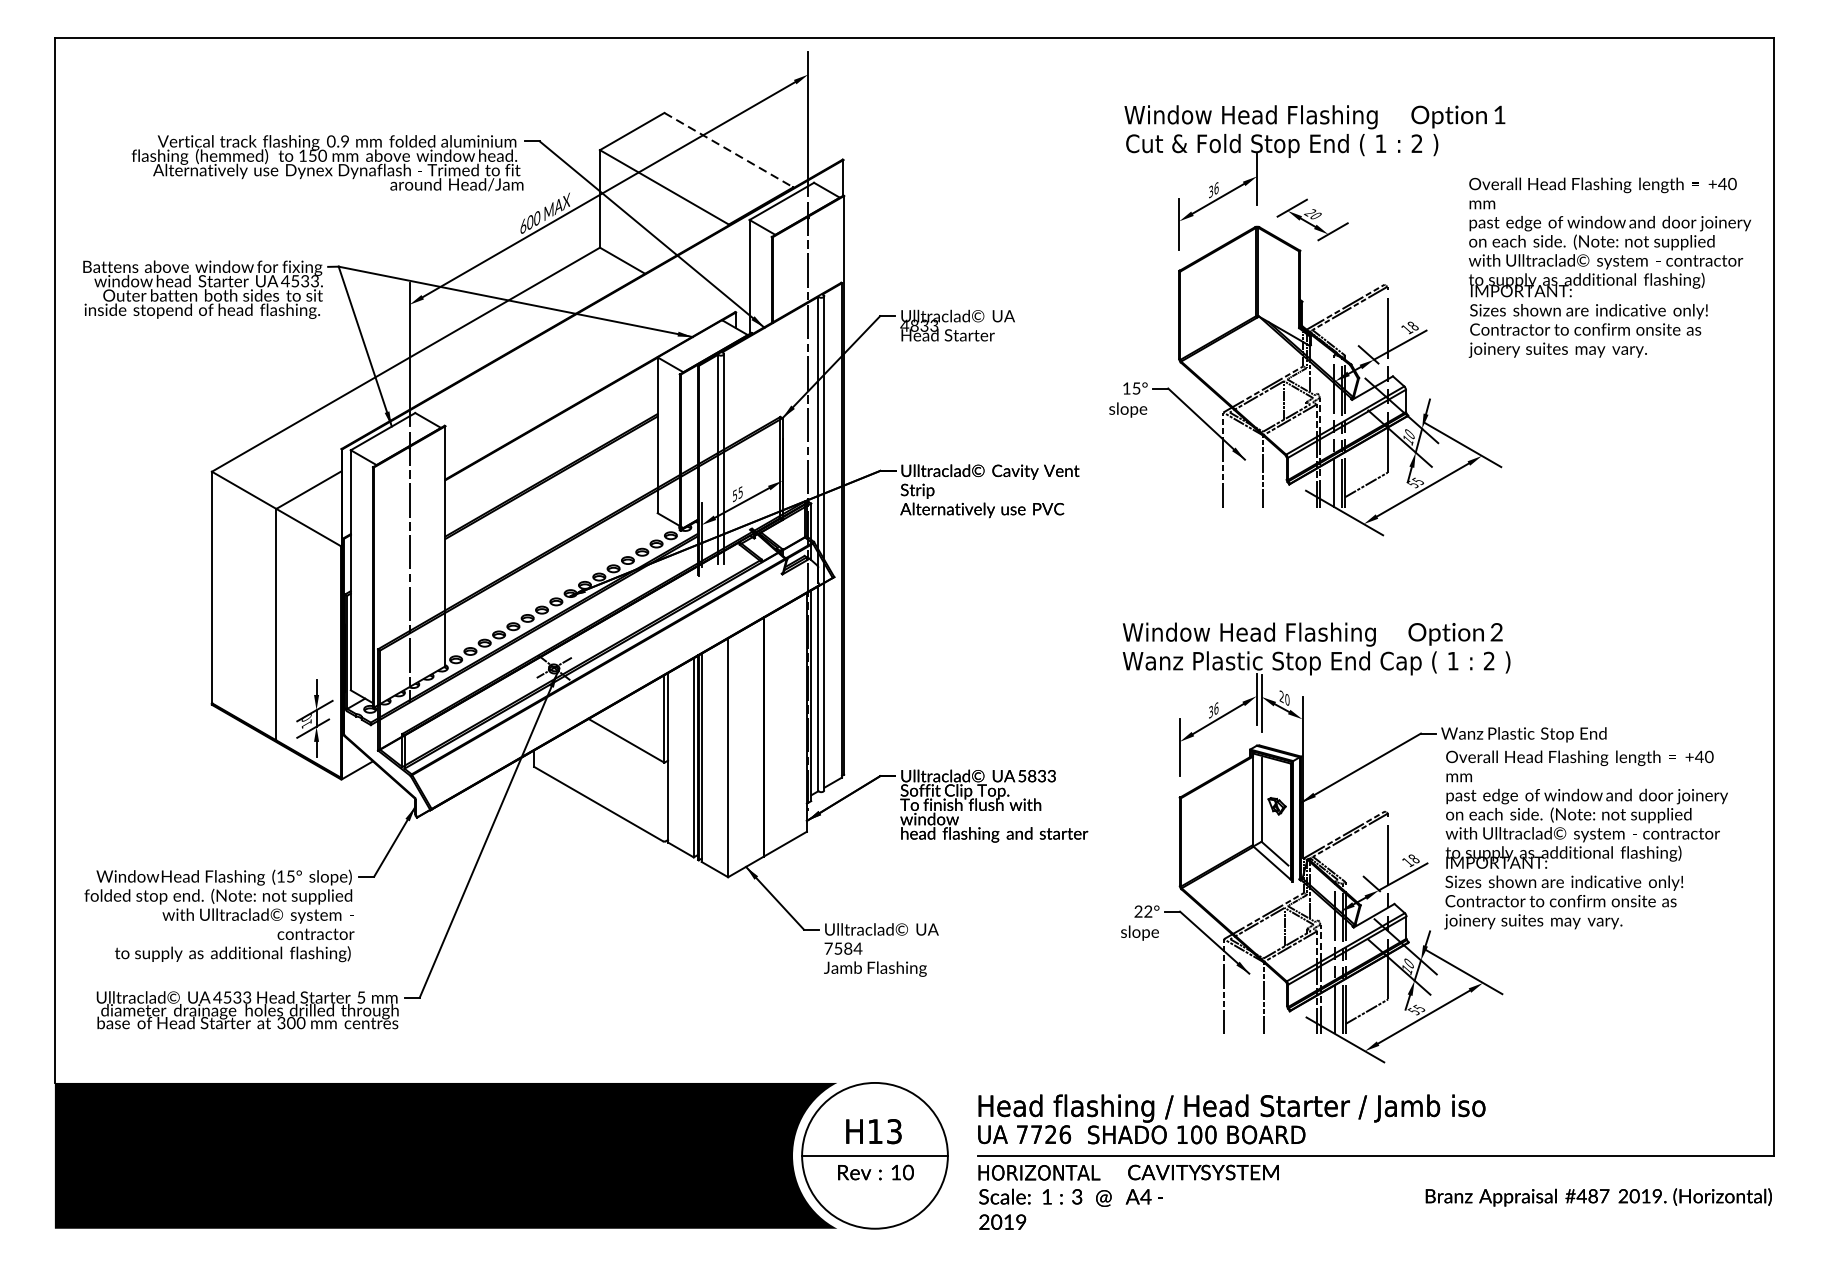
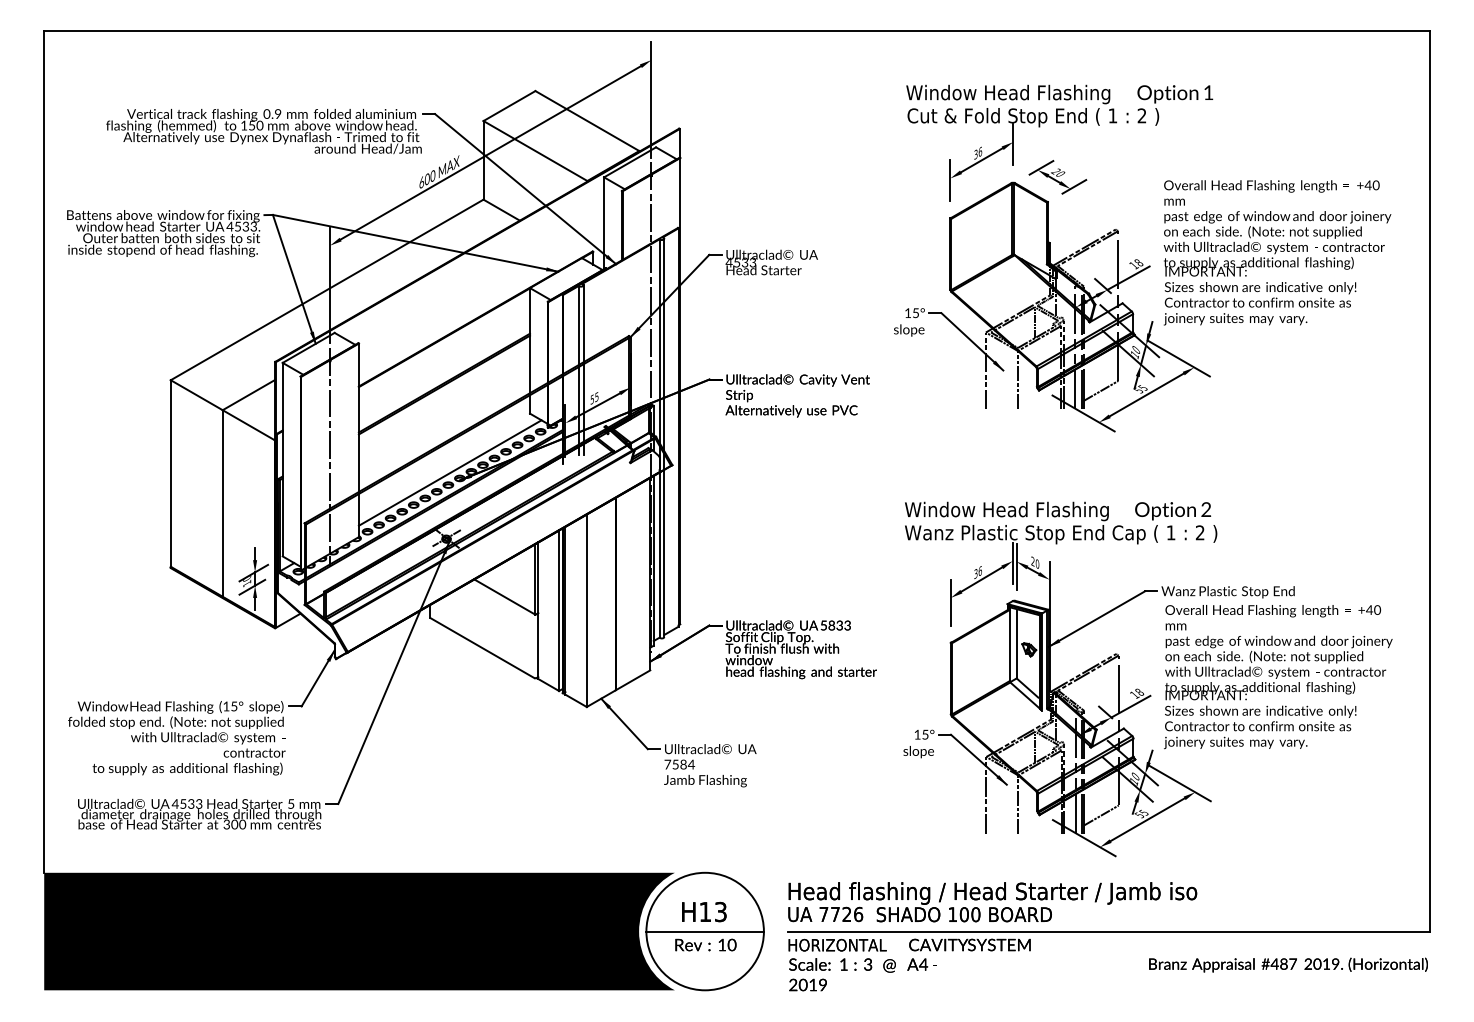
line: (729, 150) -> (587, 121), dashed -> solid
text: (1609, 267) -> (1277, 252), moved
text: (915, 325) -> (737, 262), 4833 -> 4533
line: (557, 586) -> (449, 472), added
text: (1143, 911) -> (921, 734), 22° -> 15°

